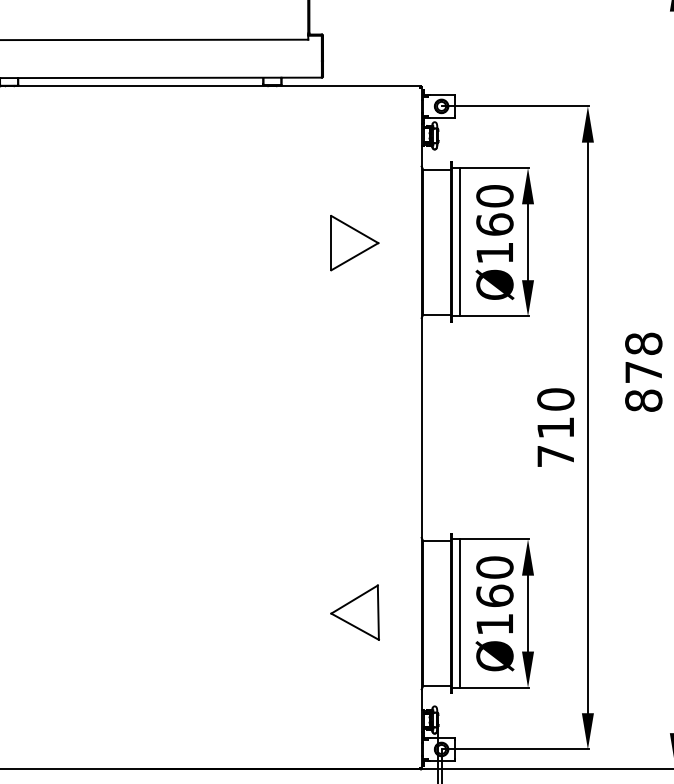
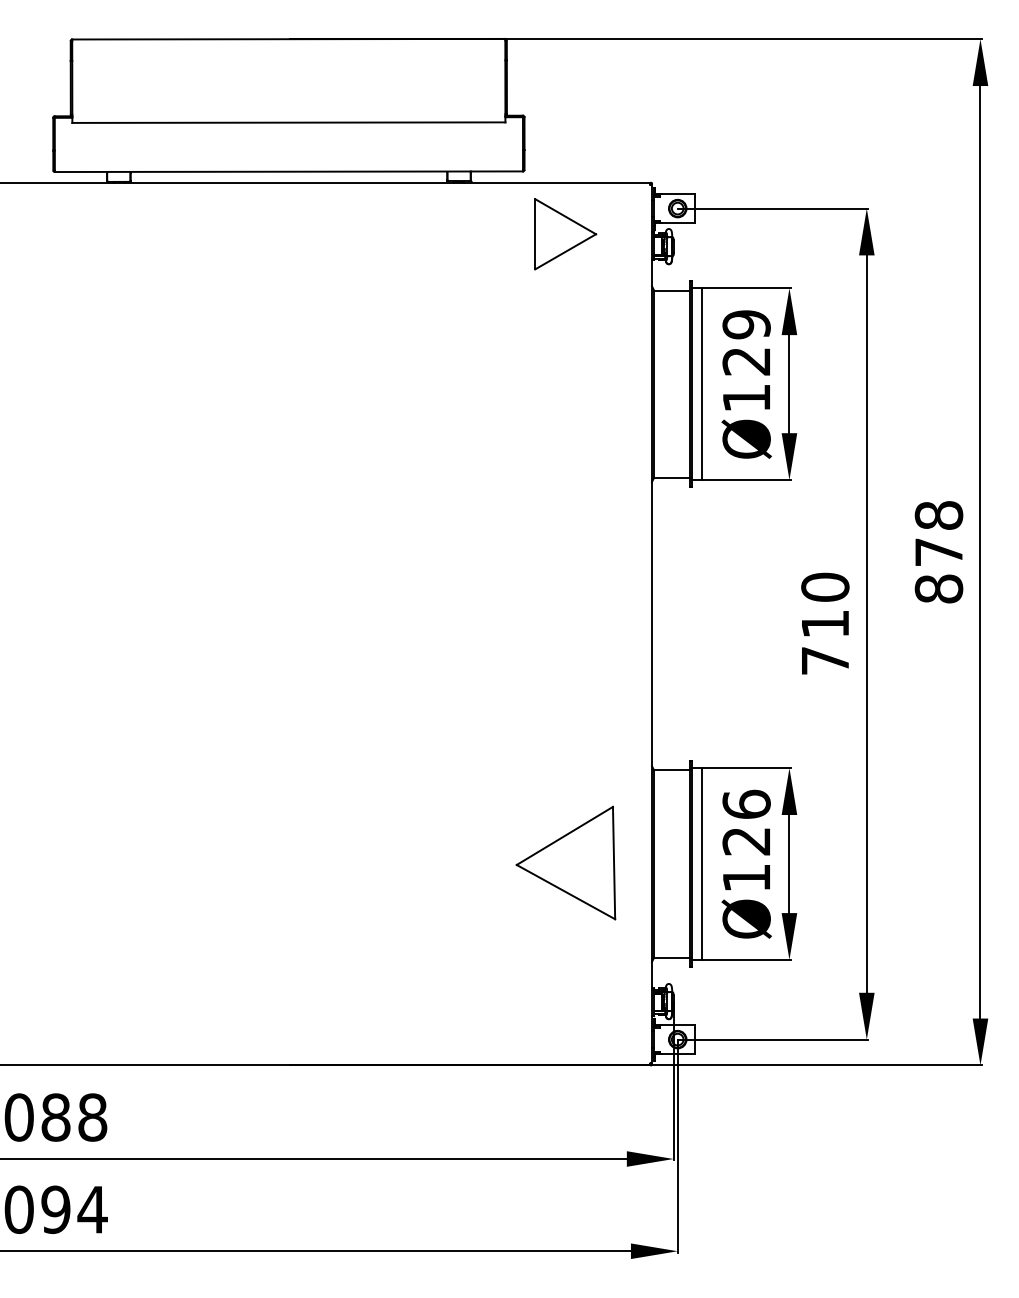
text: (494, 210) -> (746, 342), Ø160 -> Ø129
part: (354, 243) -> (565, 234), moved
text: (494, 581) -> (746, 822), Ø160 -> Ø126
part: (354, 612) -> (565, 862), size x1.6

